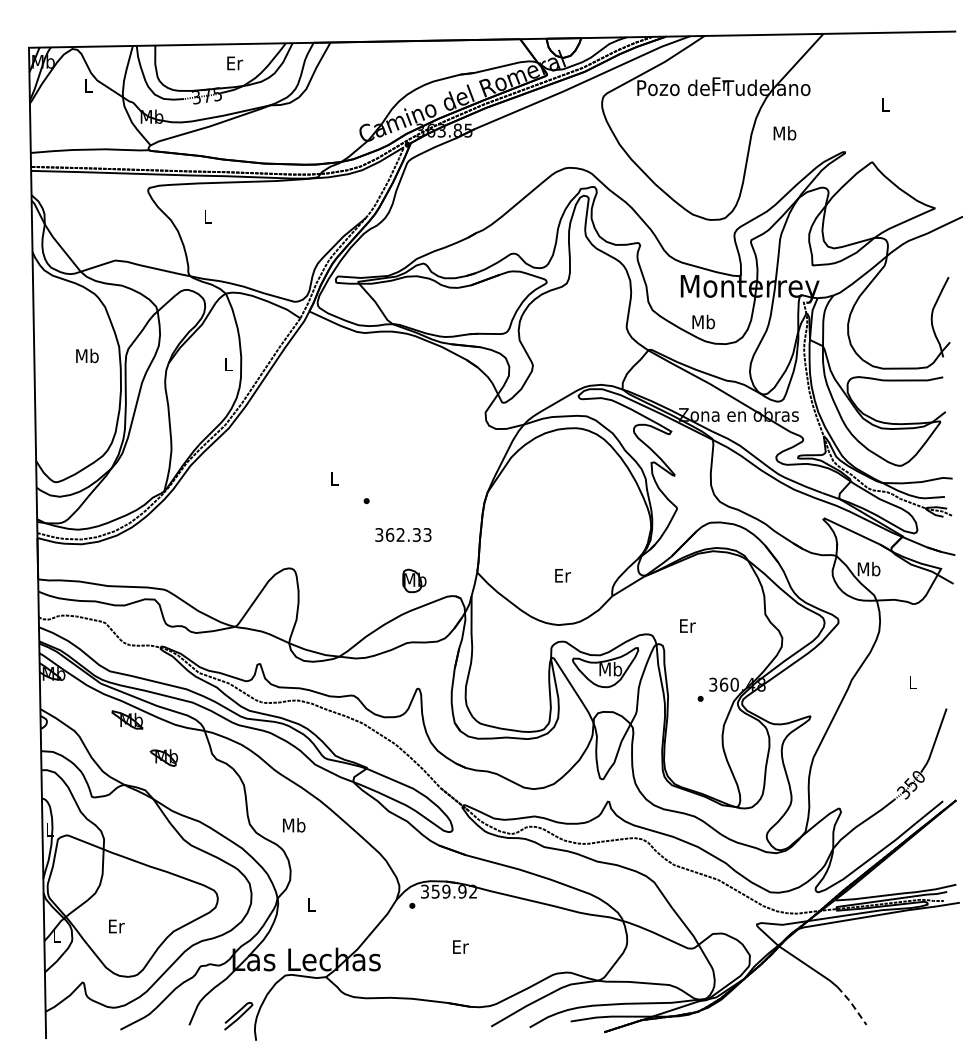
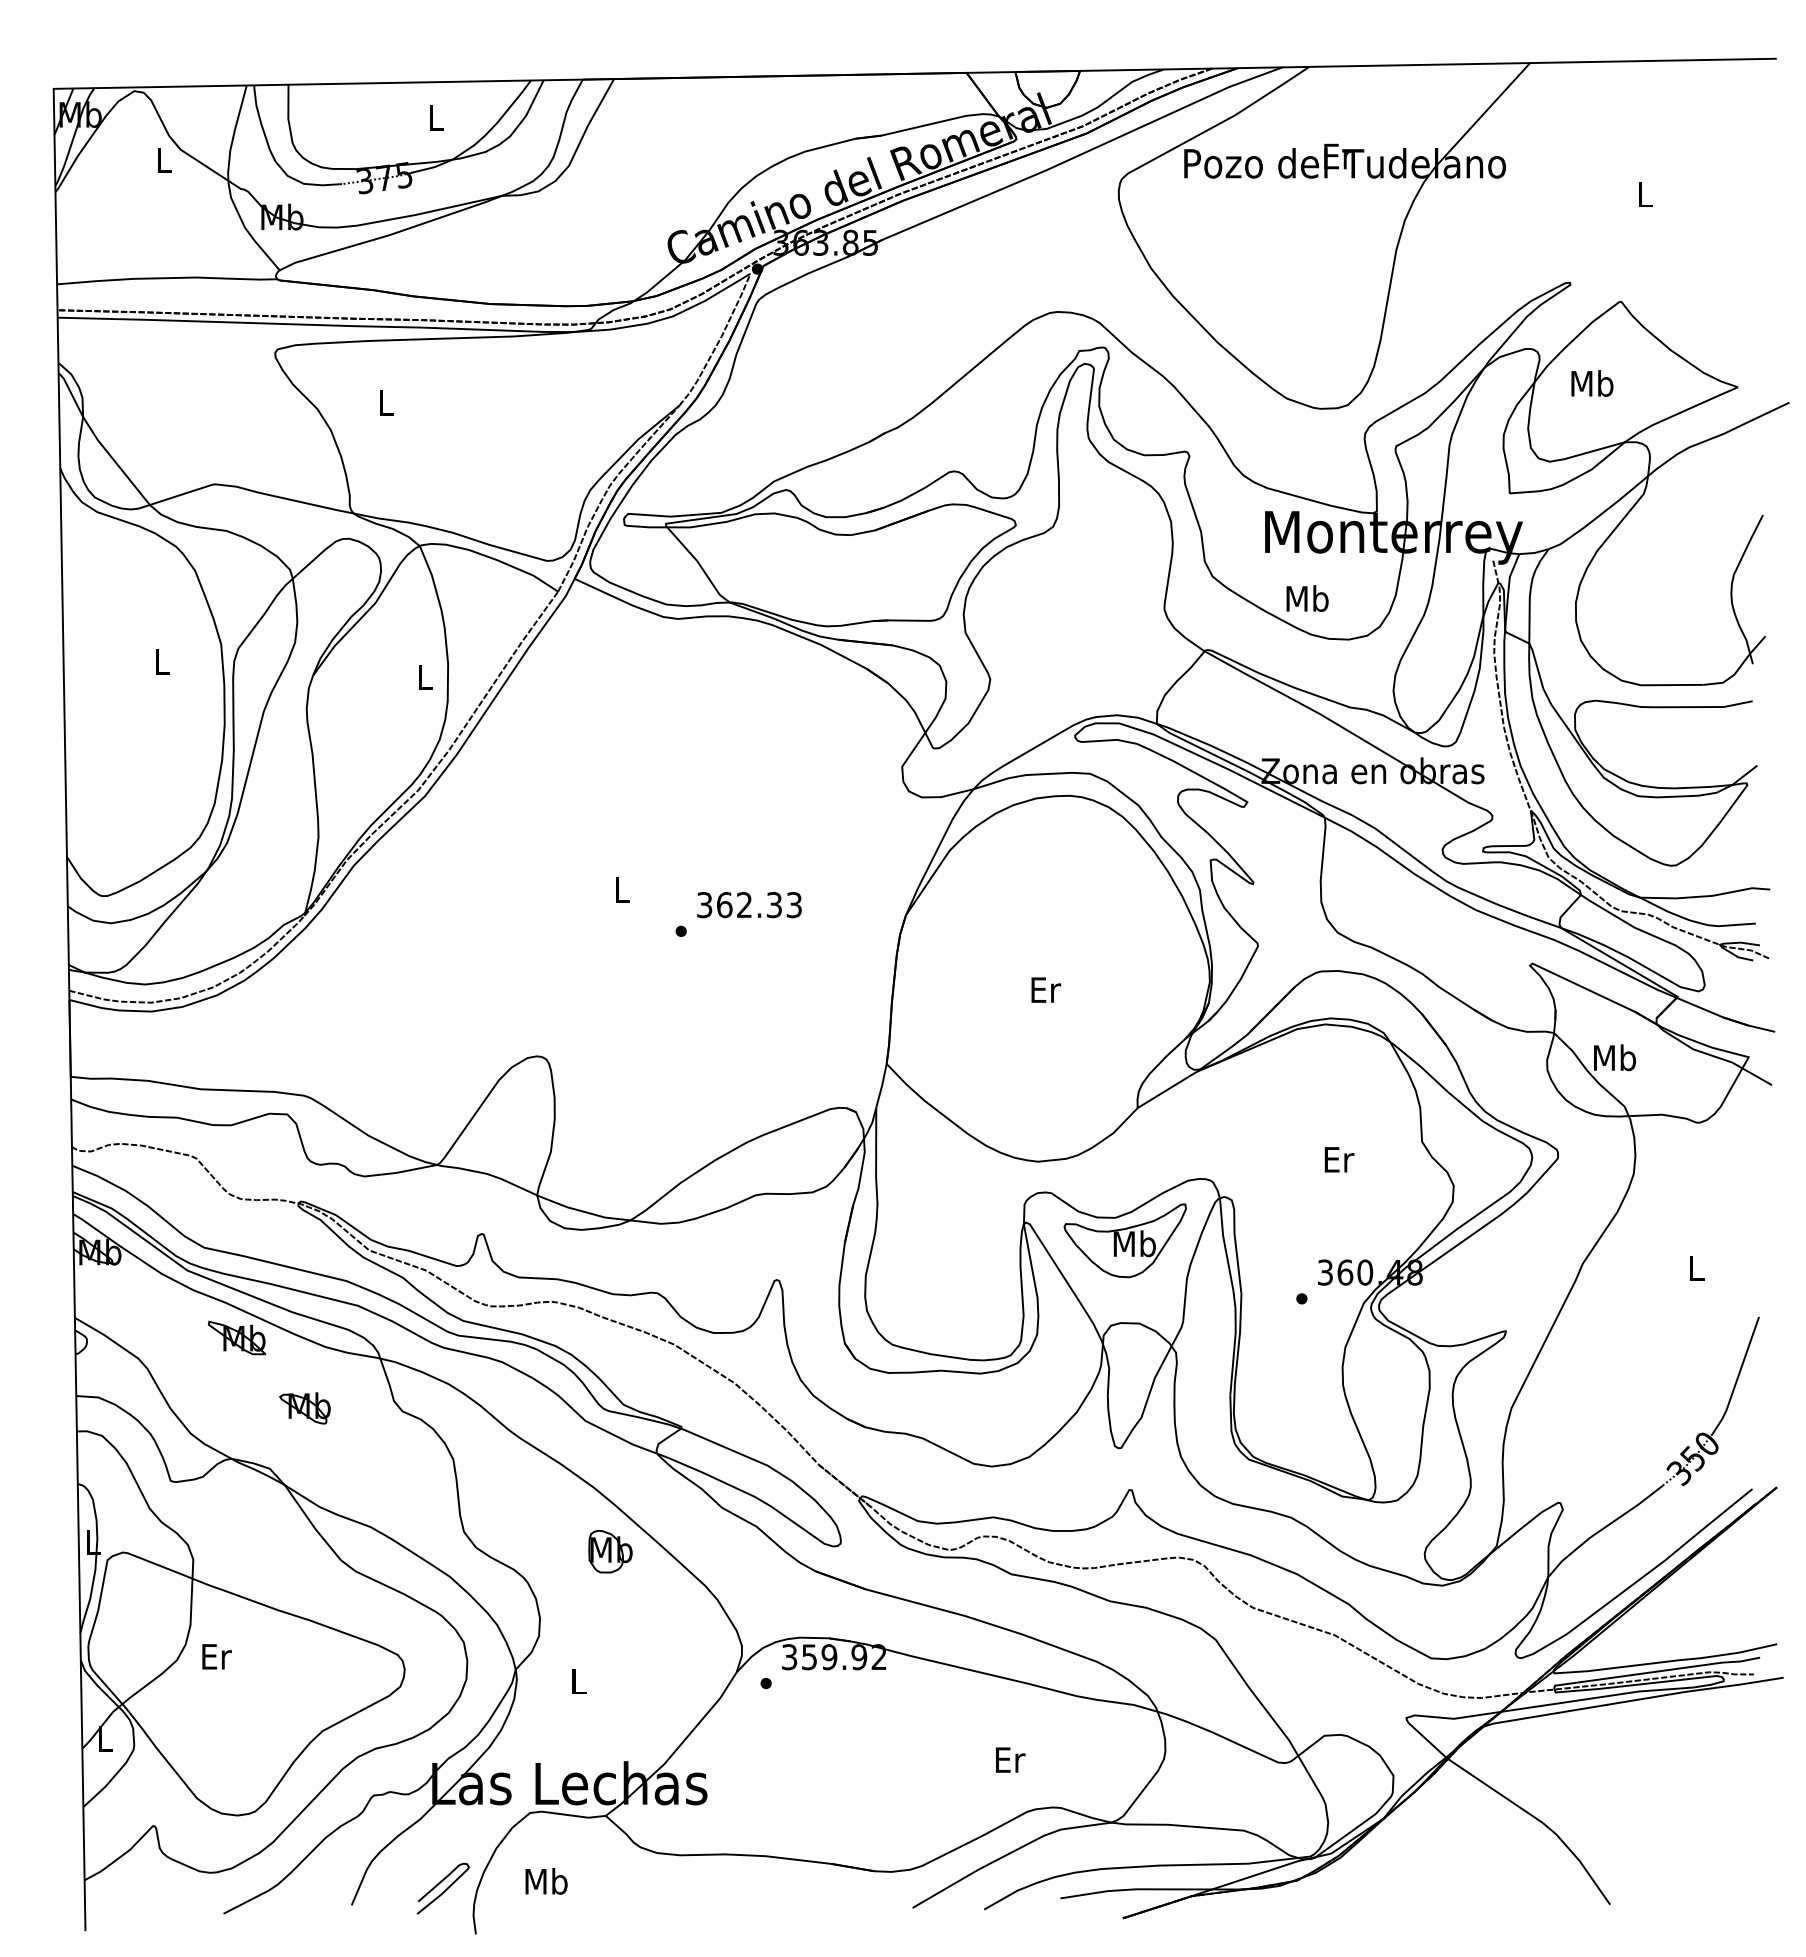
text: (235, 63) -> (437, 118), Er -> L
text: (784, 133) -> (1591, 383), moved
text: (87, 355) -> (162, 660), Mb -> L
text: (403, 534) -> (749, 904), moved
text: (562, 575) -> (1045, 989), moved
part: (414, 580) -> (610, 1550), moved
text: (687, 625) -> (1338, 1158), moved
text: (294, 825) -> (547, 1881), moved
text: (116, 926) -> (216, 1656), moved
text: (460, 946) -> (1009, 1759), moved
line: (852, 1005) -> (1584, 1868), dashed -> solid

